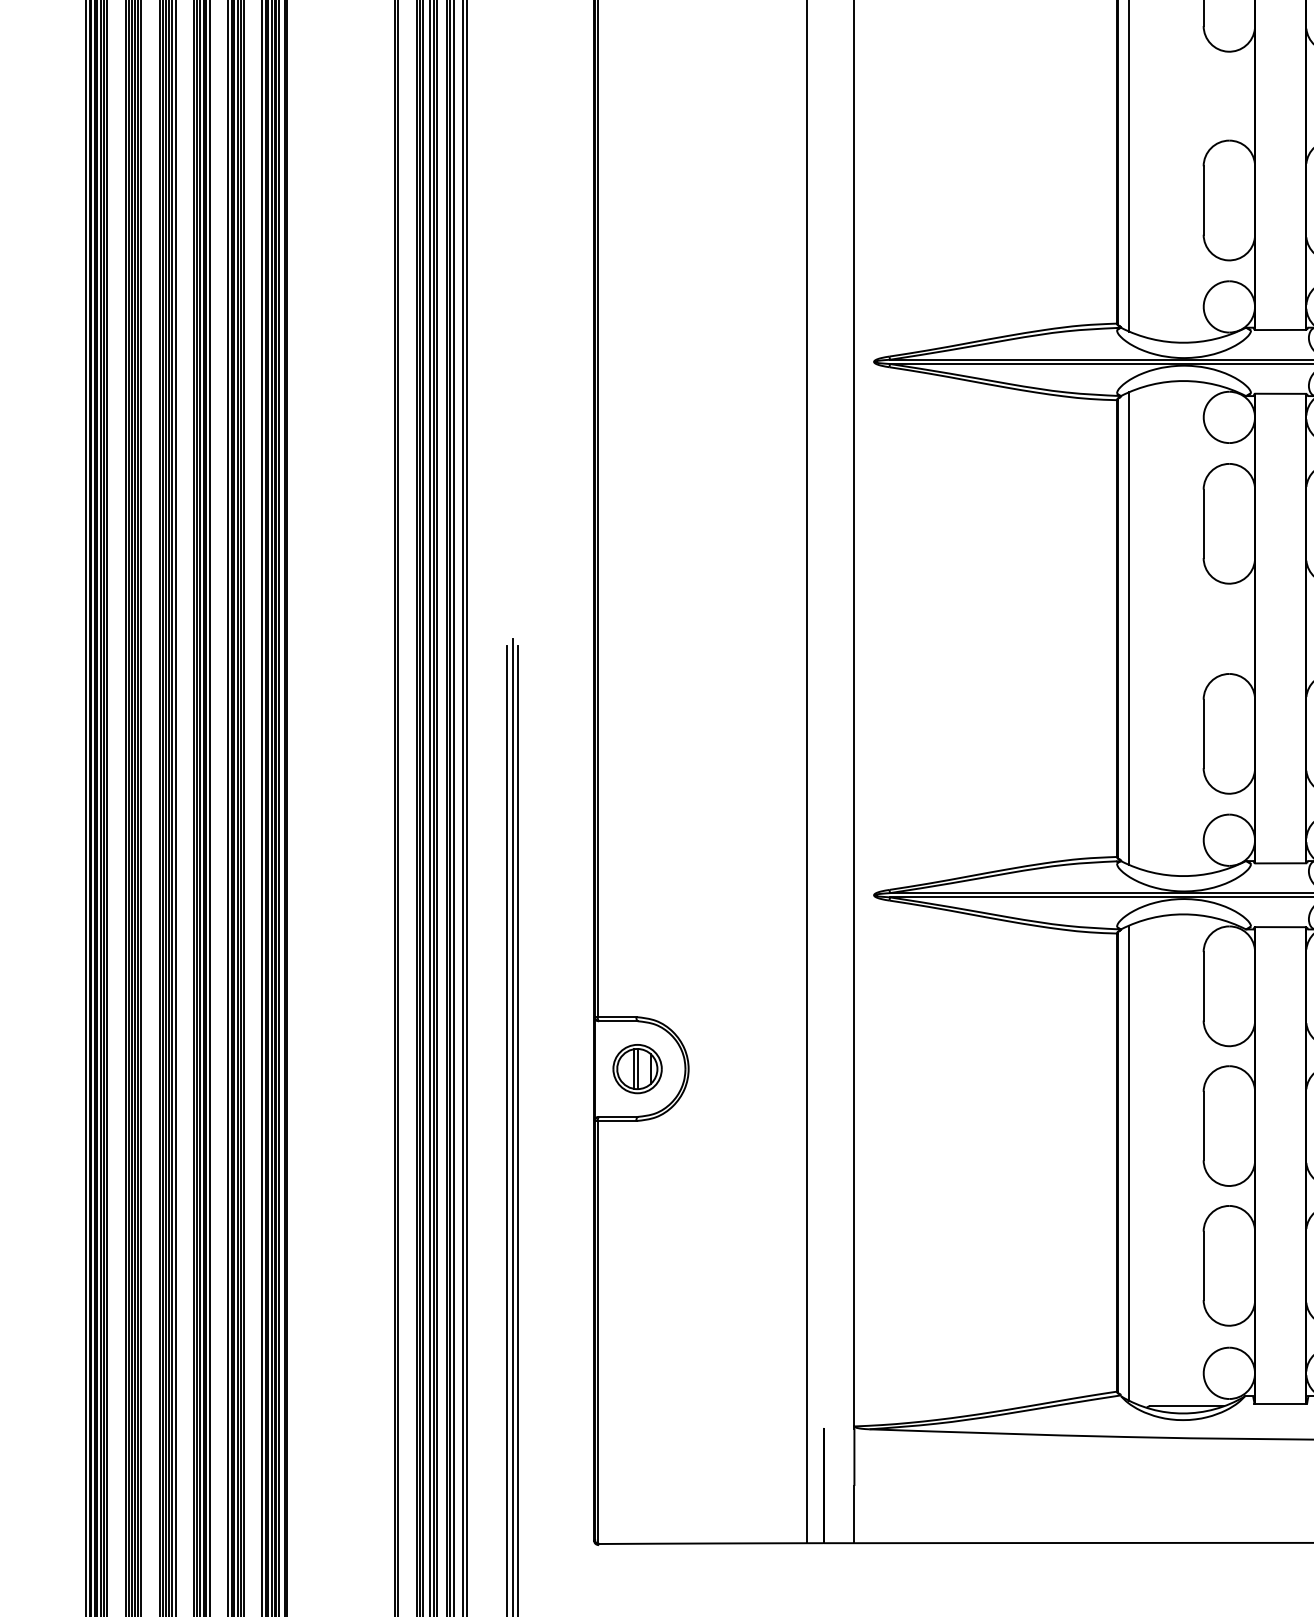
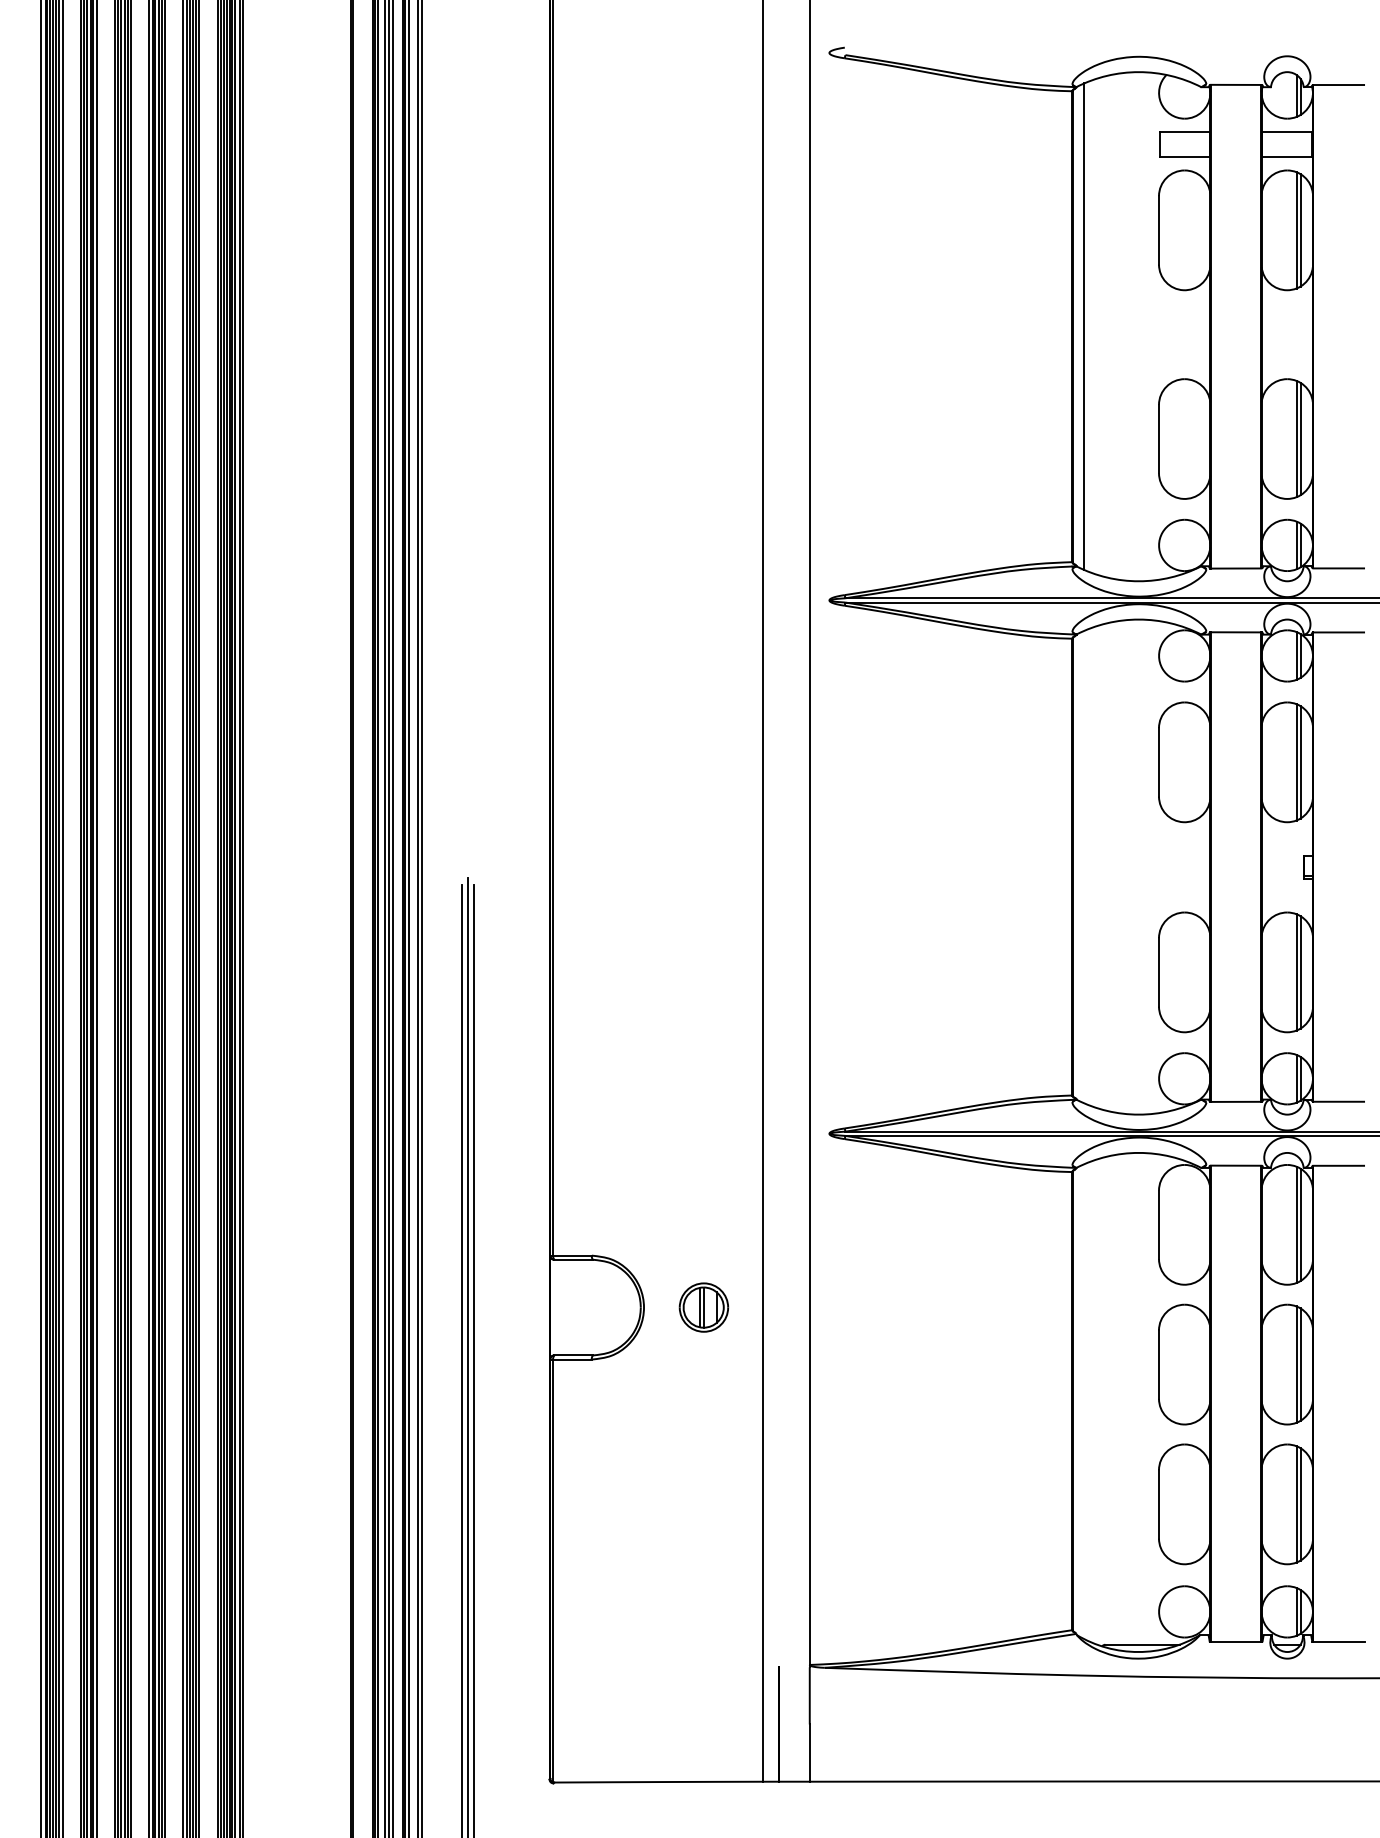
line: (1129, 627) -> (1084, 866), removed
part: (637, 1068) -> (703, 1307), moved
line: (1129, 1162) -> (1084, 1401), removed

